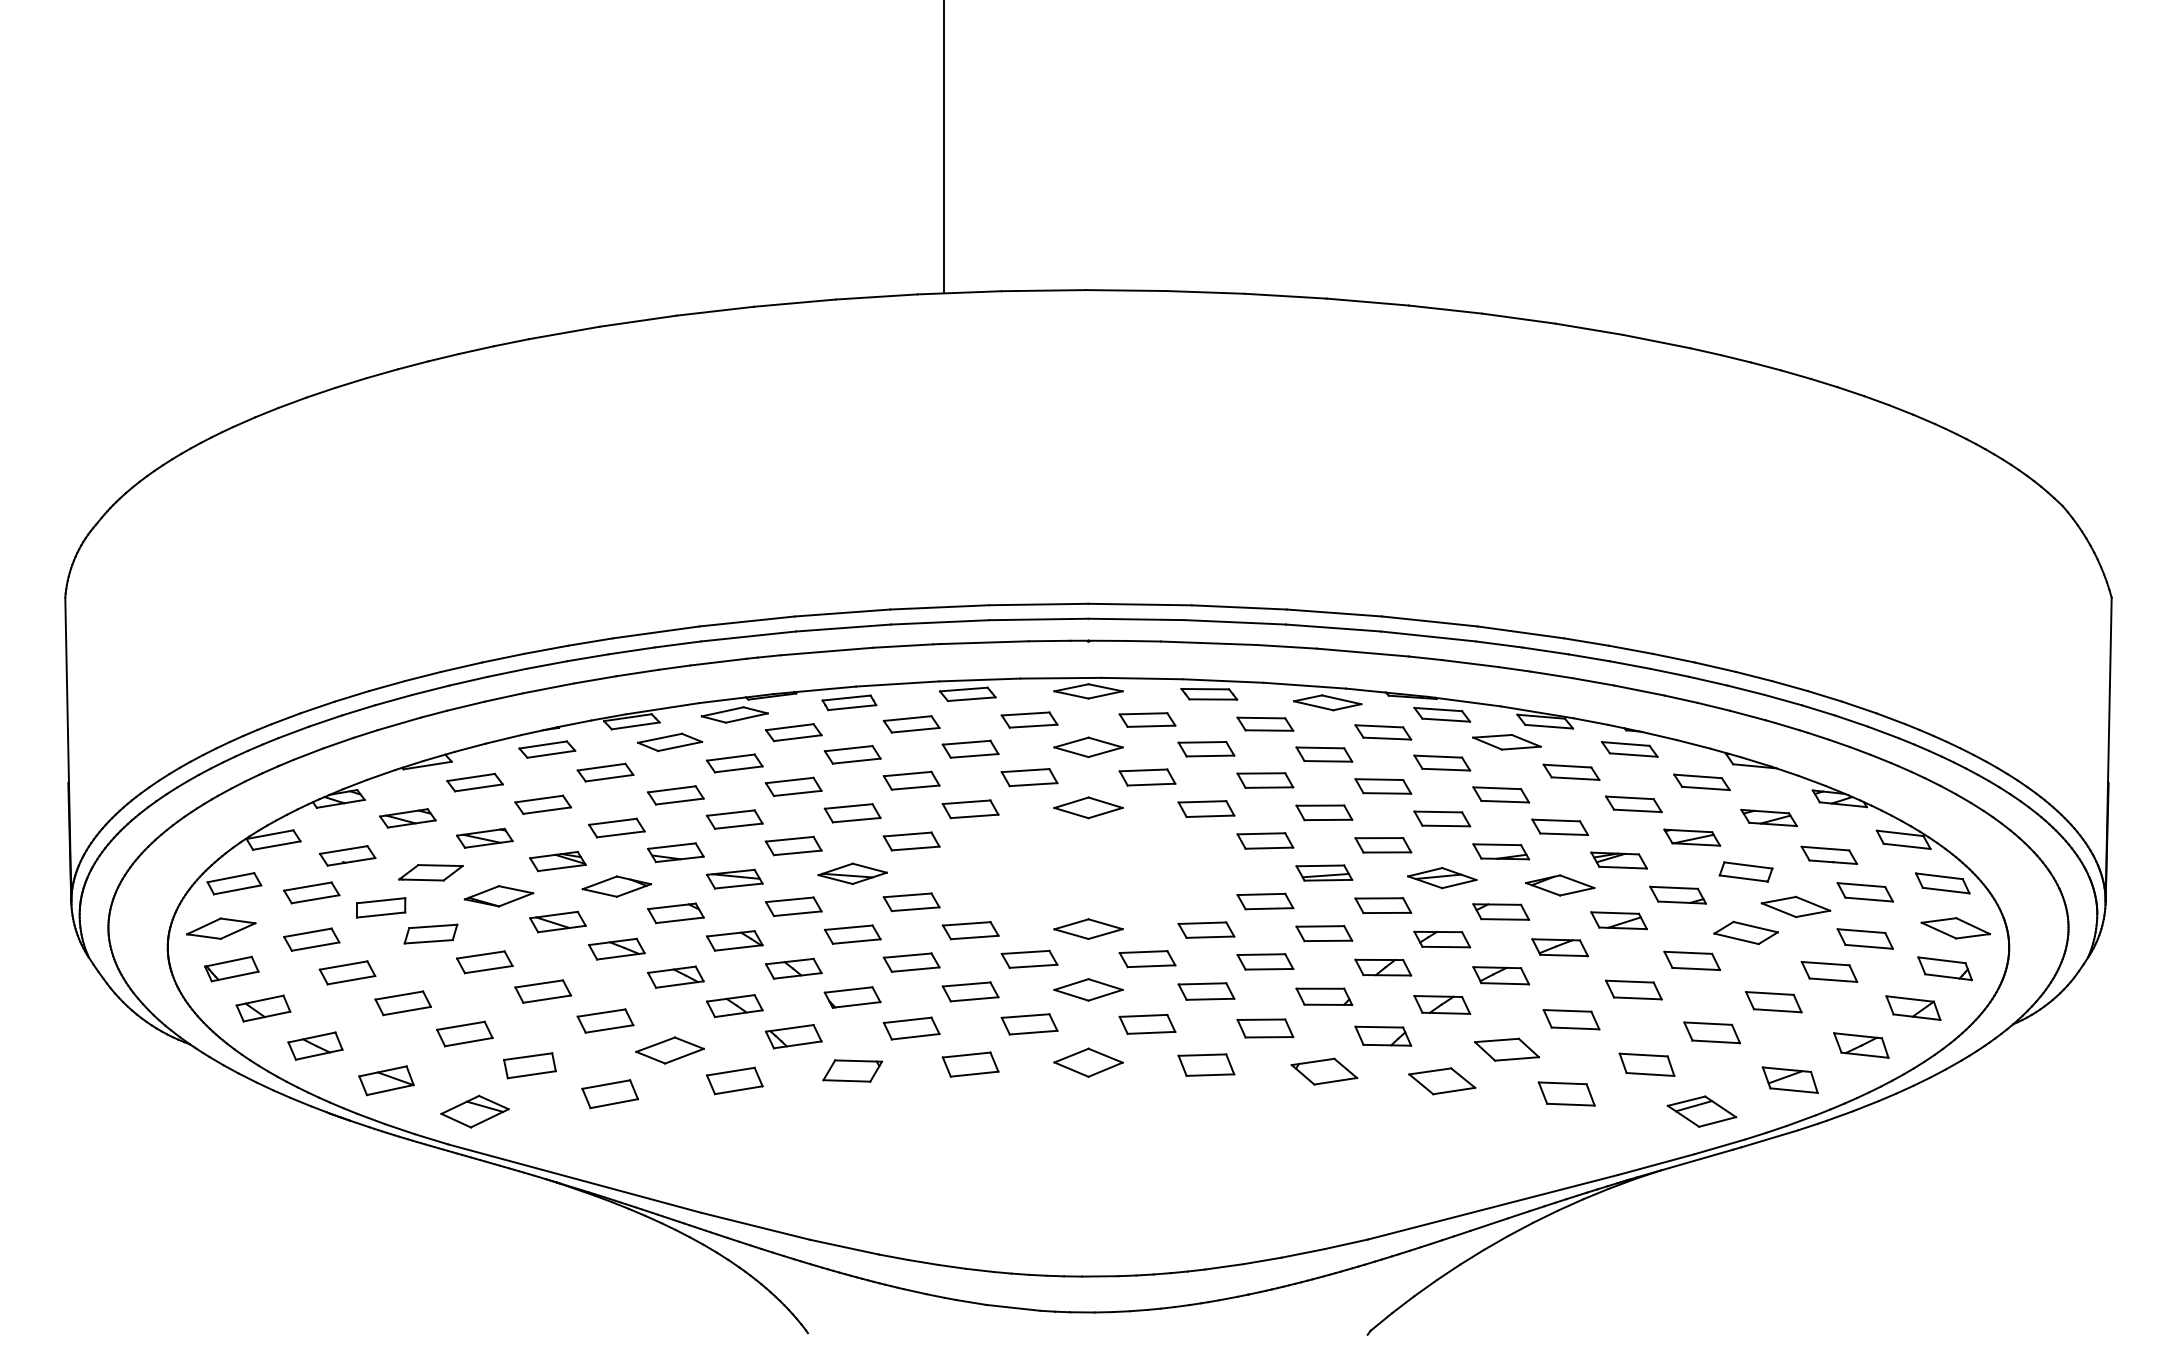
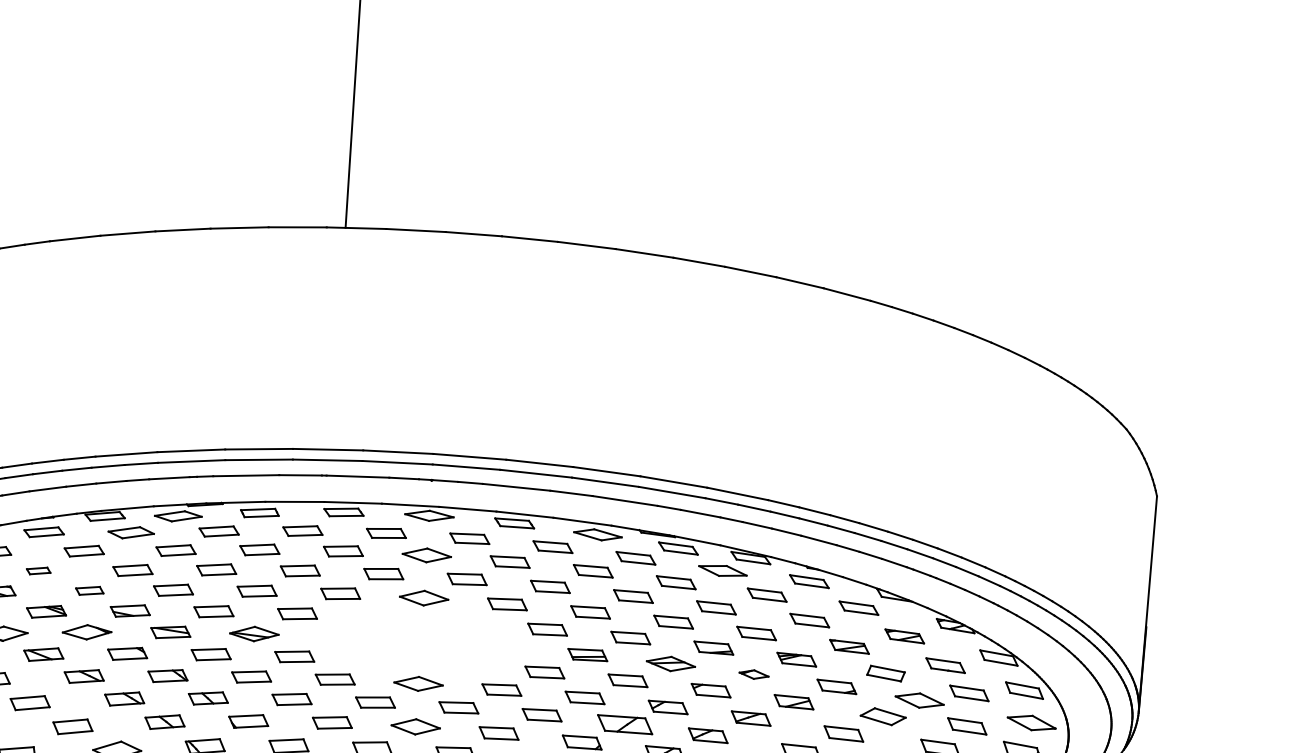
part: (542, 804) -> (38, 570), size x0.6
part: (616, 827) -> (89, 590), size x0.7
part: (1560, 885) -> (754, 674), size x0.6
part: (1383, 967) -> (625, 724), size x1.4

